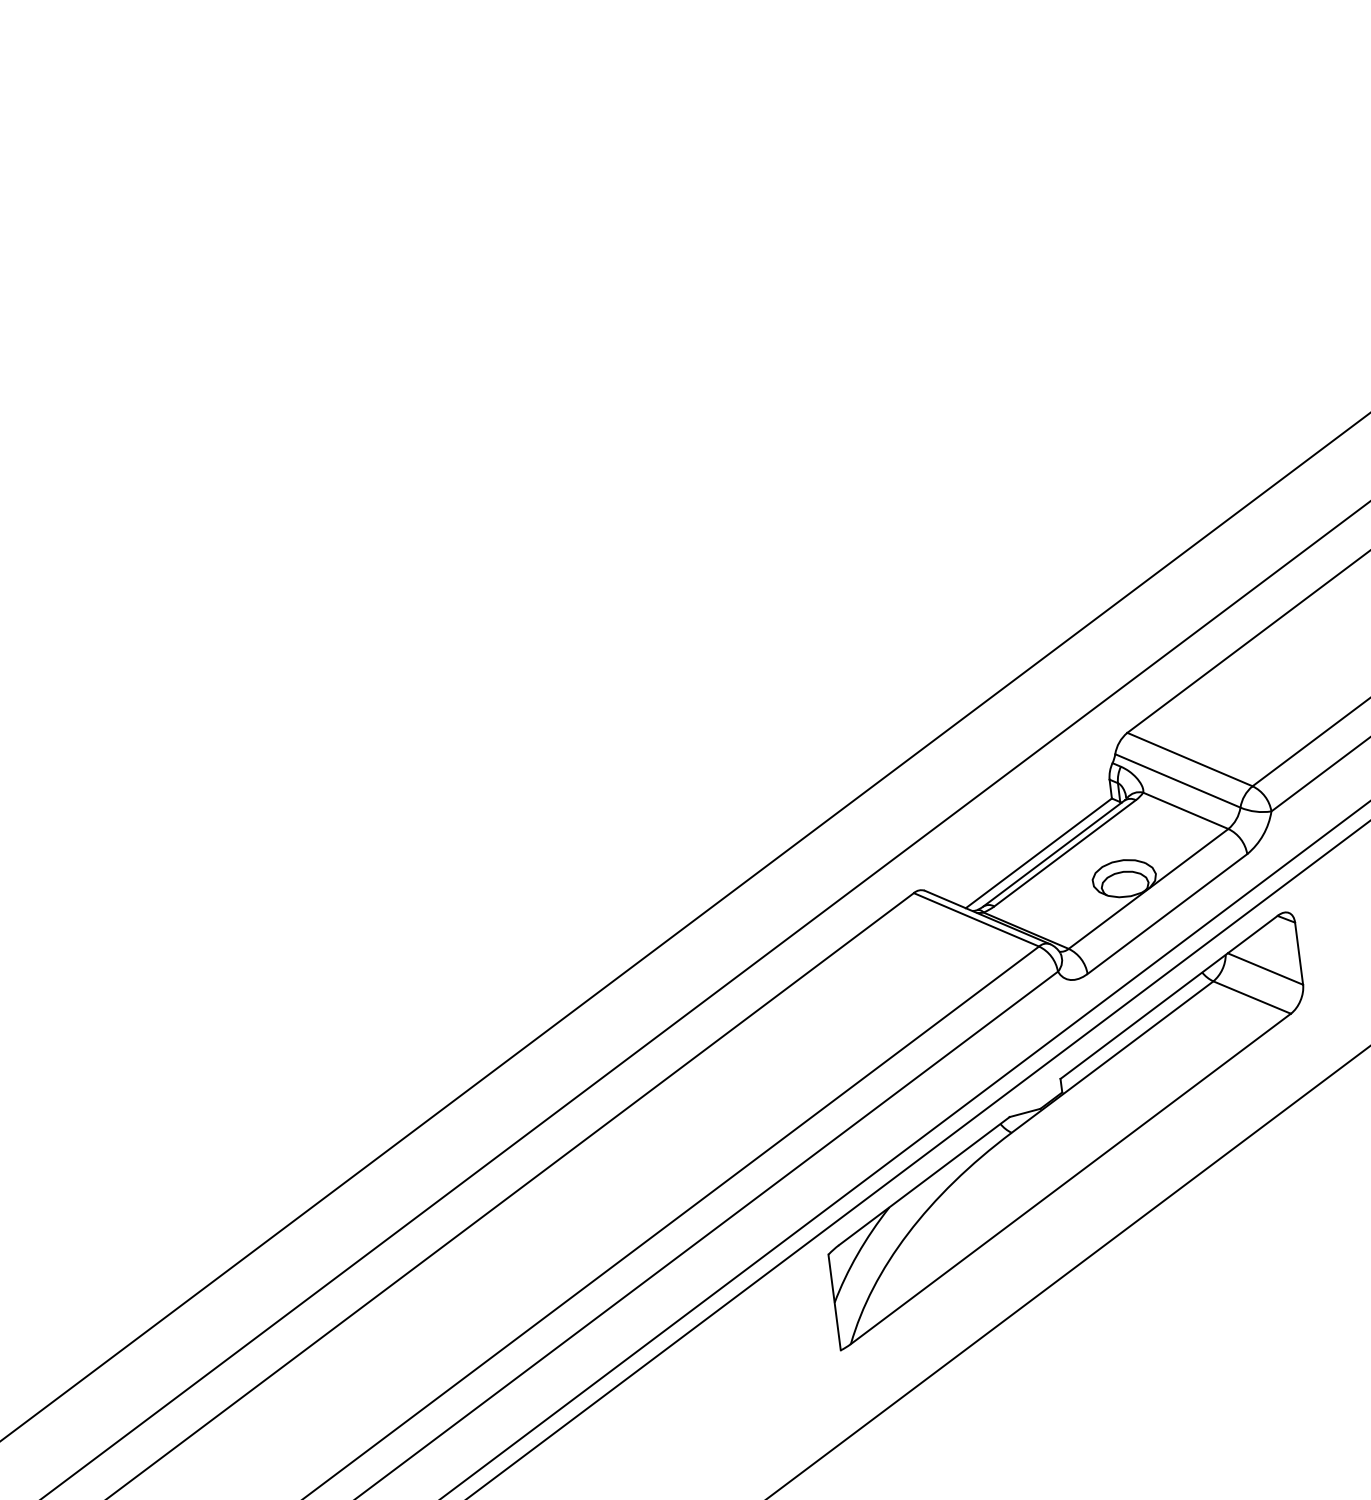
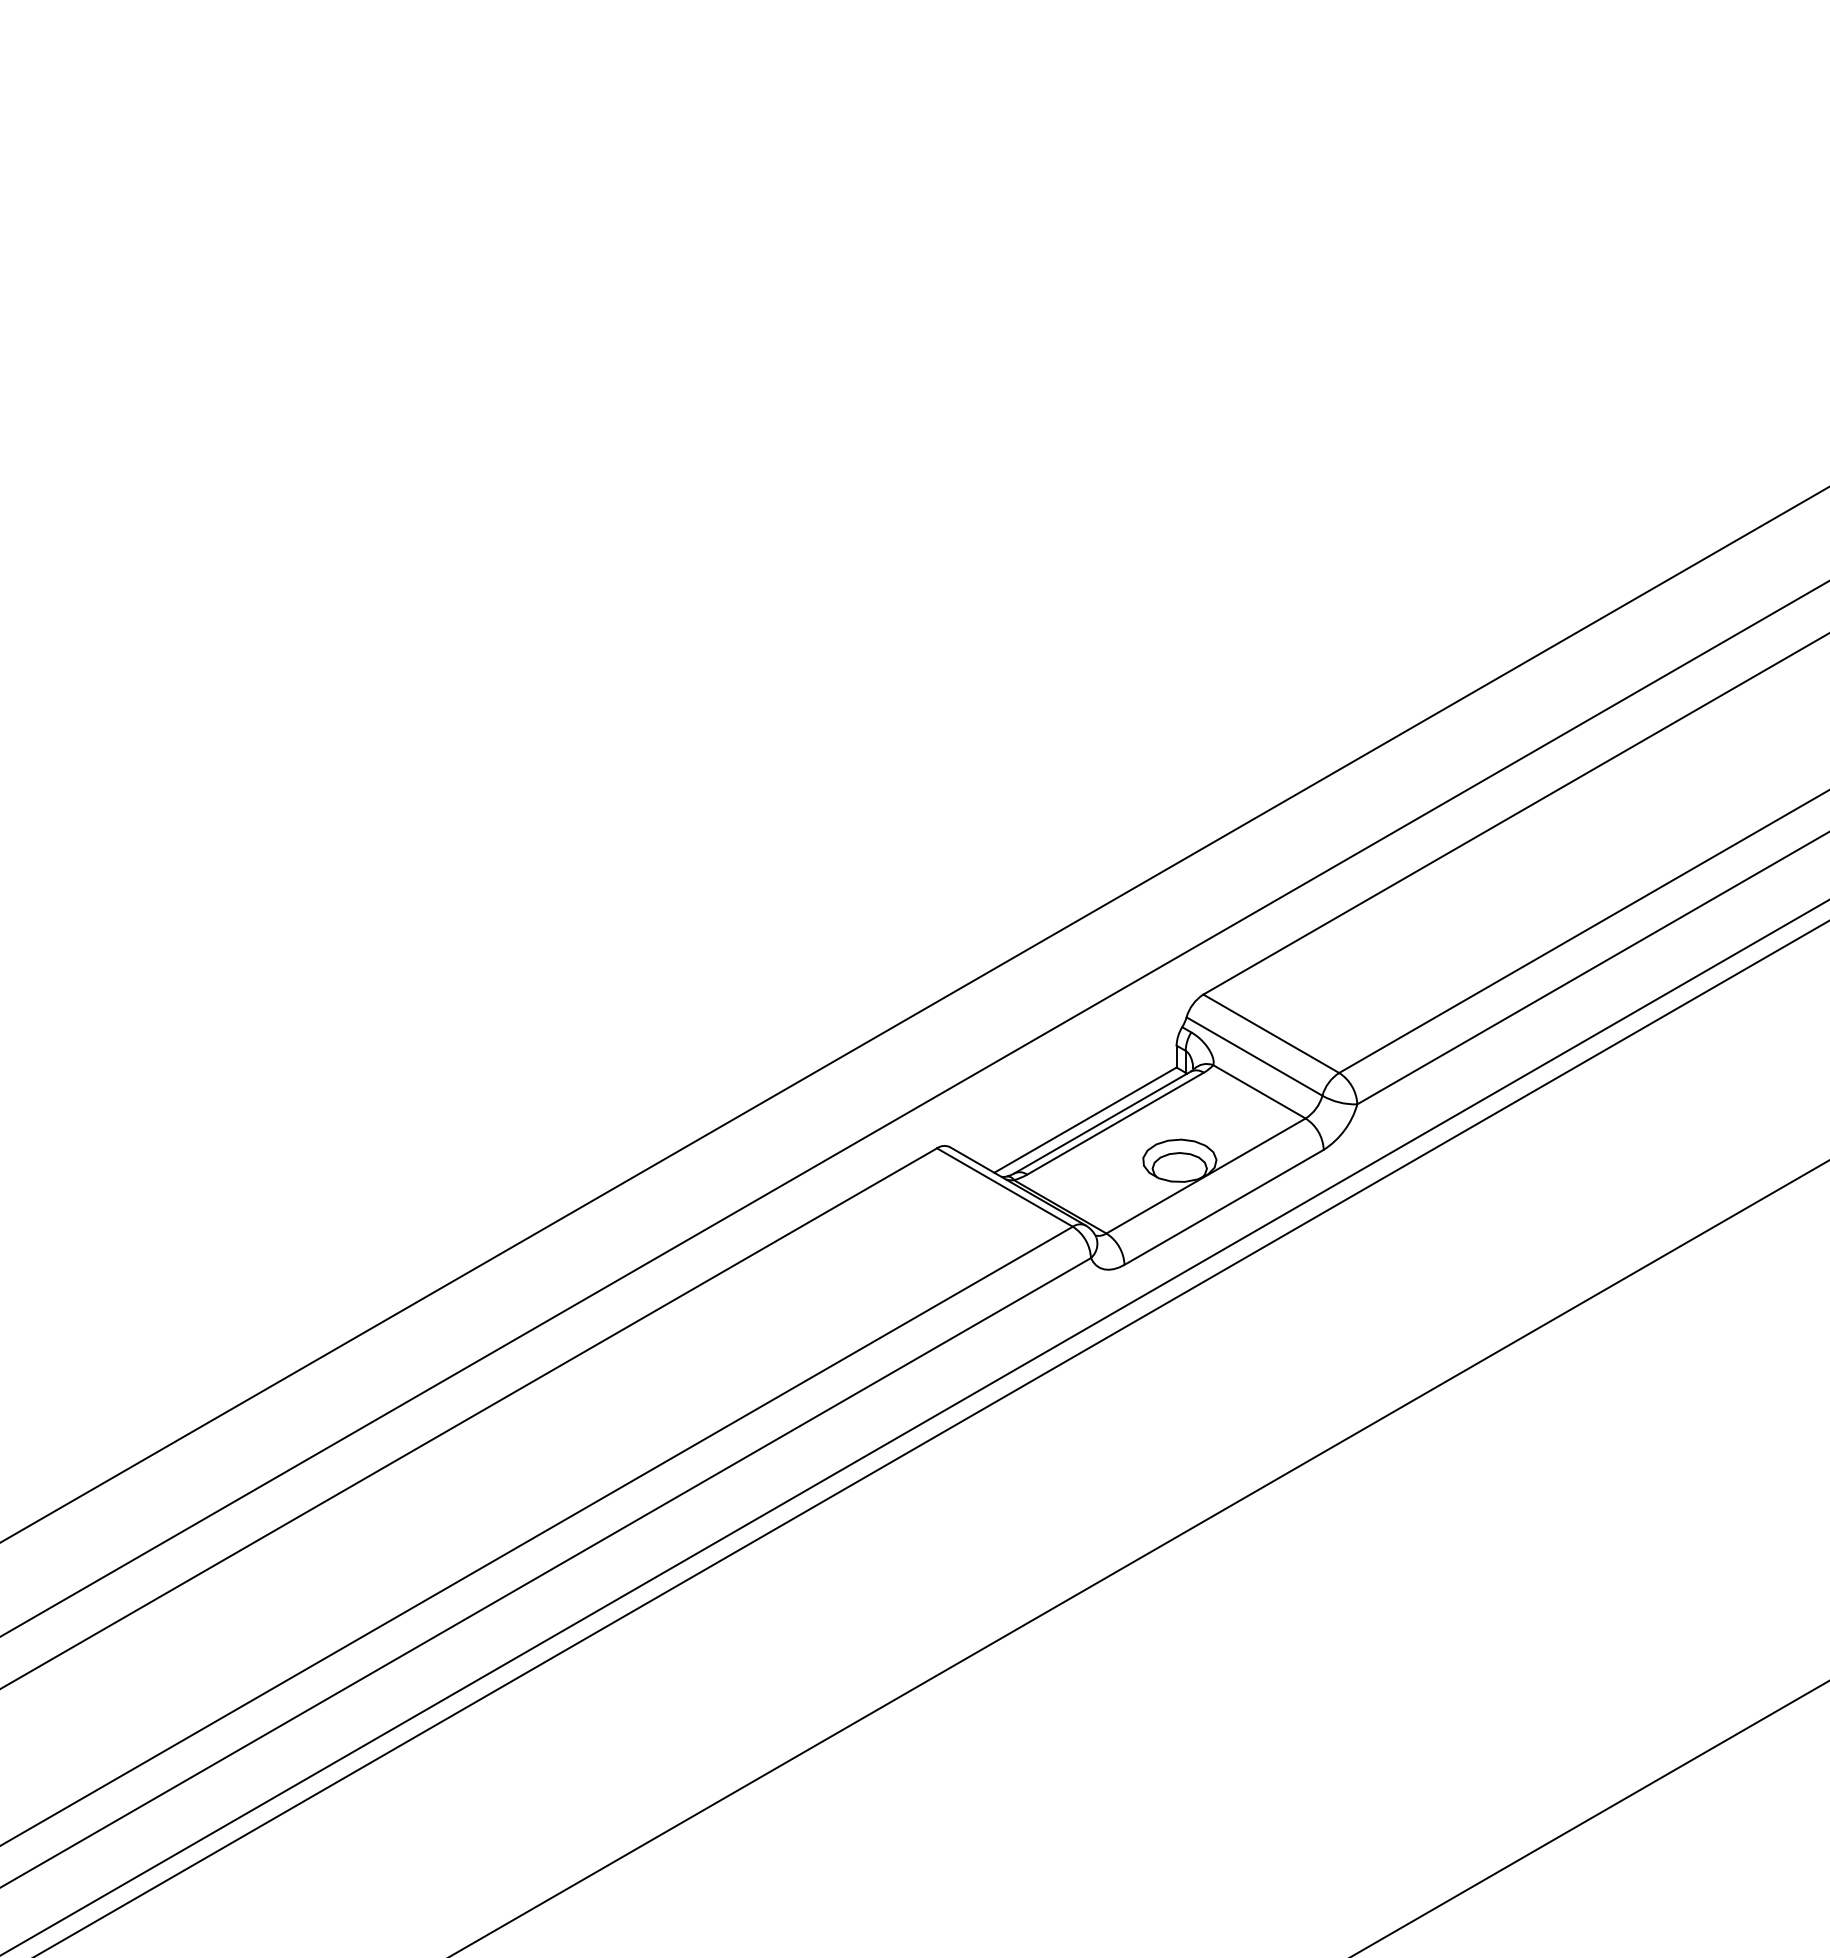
part: (1067, 1130) -> (1079, 1440), removed

